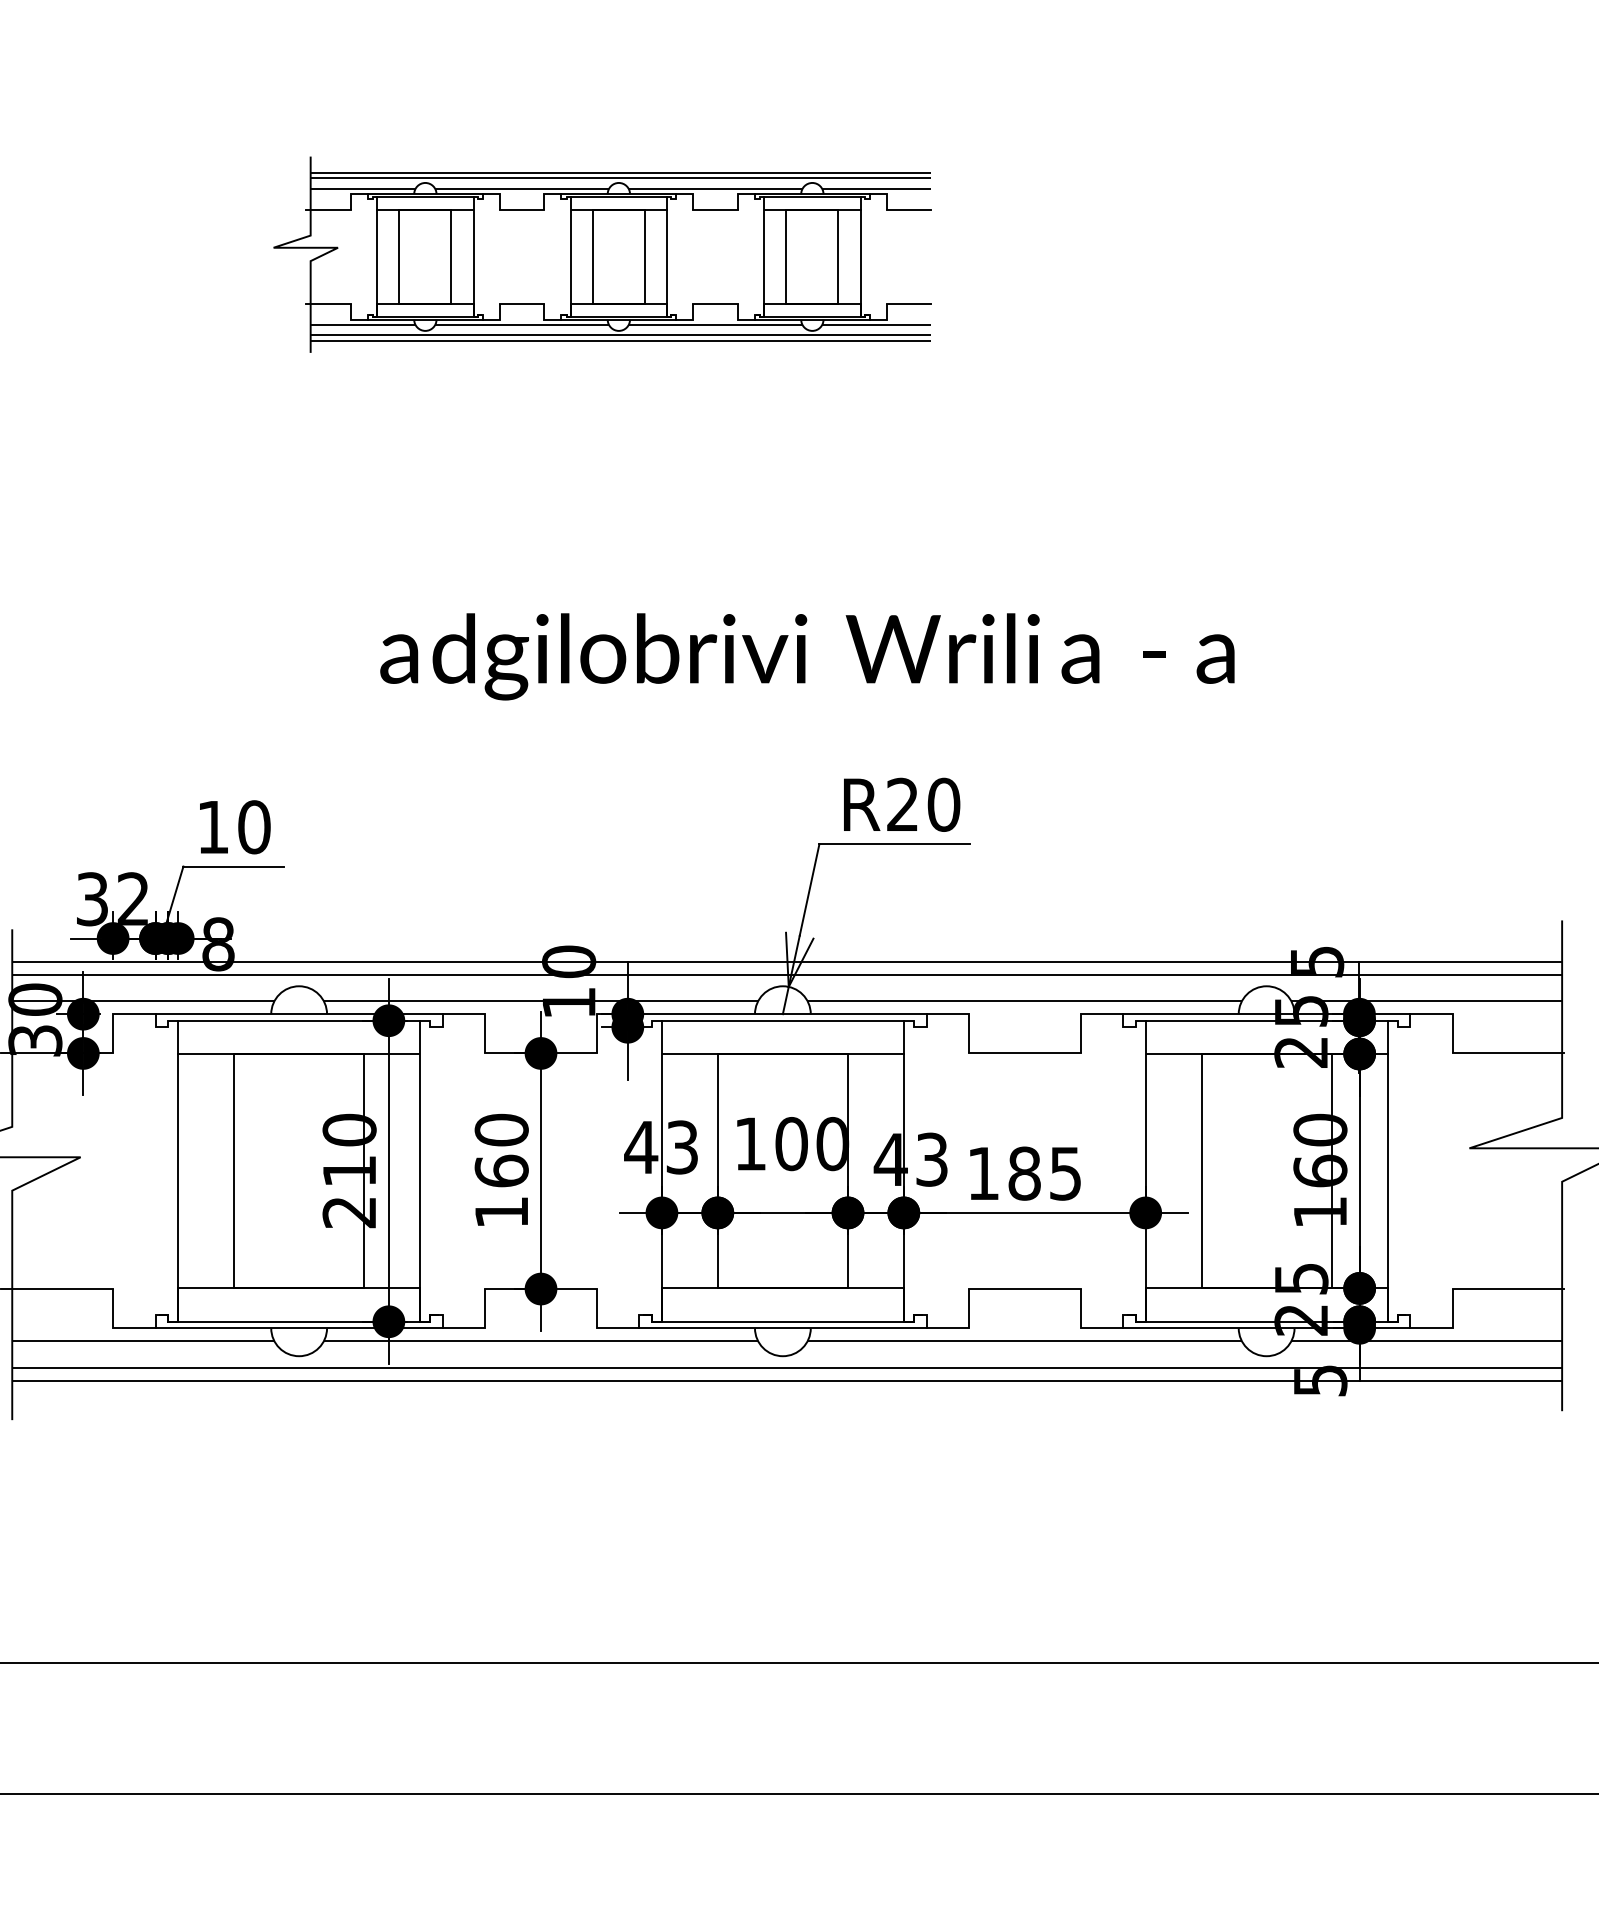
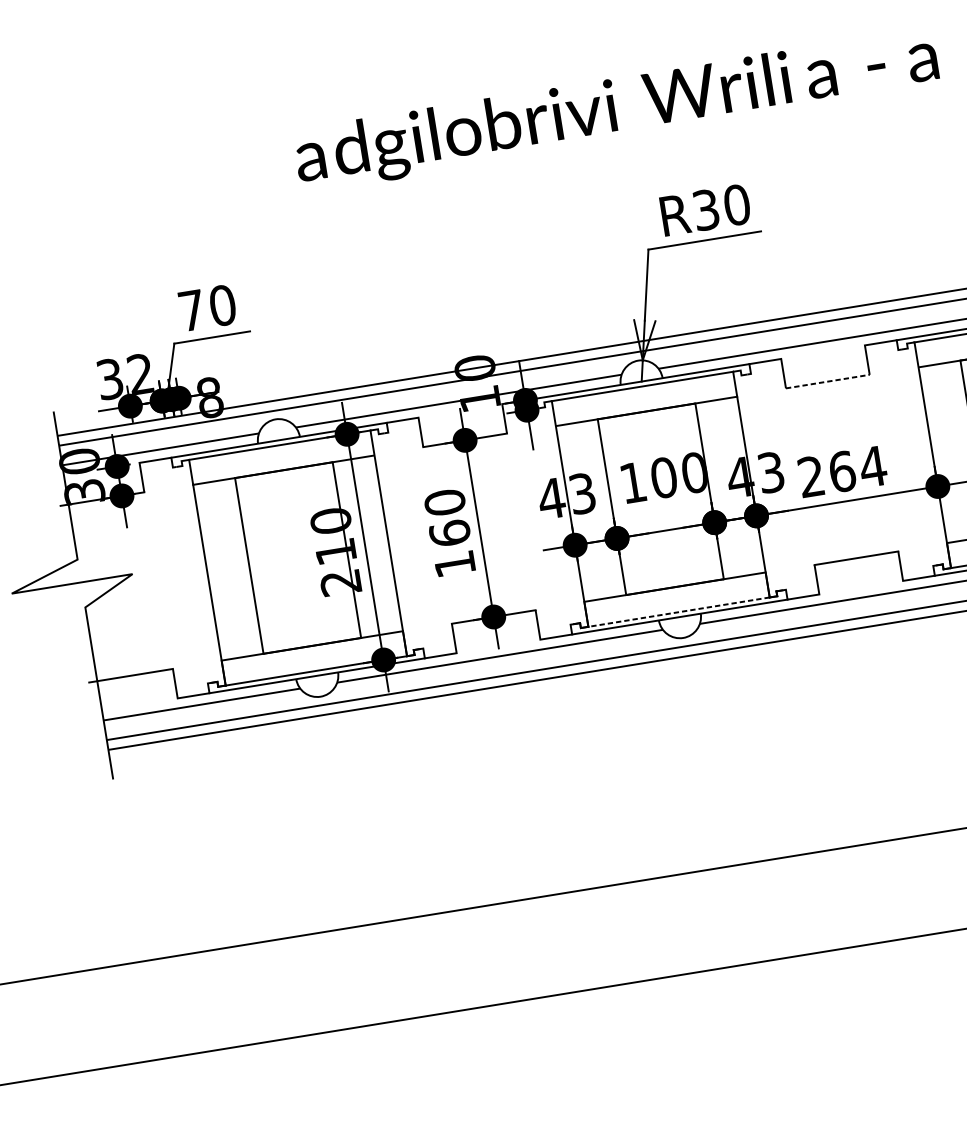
text: (902, 804) -> (705, 209), R20 -> R30
text: (213, 827) -> (192, 310), 10 -> 70
line: (1024, 1053) -> (827, 381), solid -> dashed
text: (1024, 1173) -> (842, 471), 185 -> 264
line: (782, 1321) -> (678, 612), solid -> dashed

